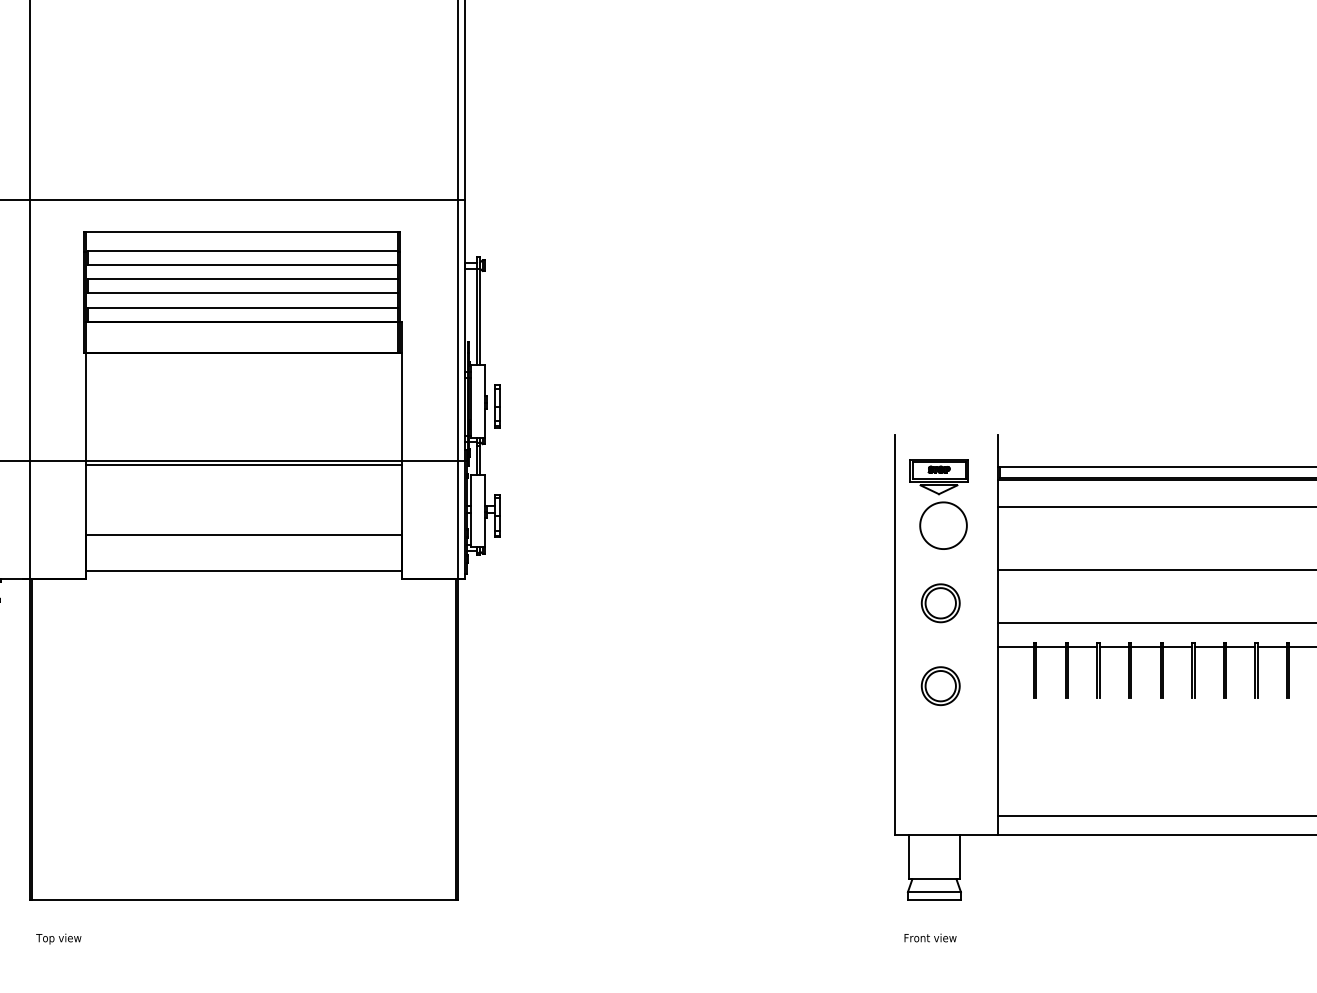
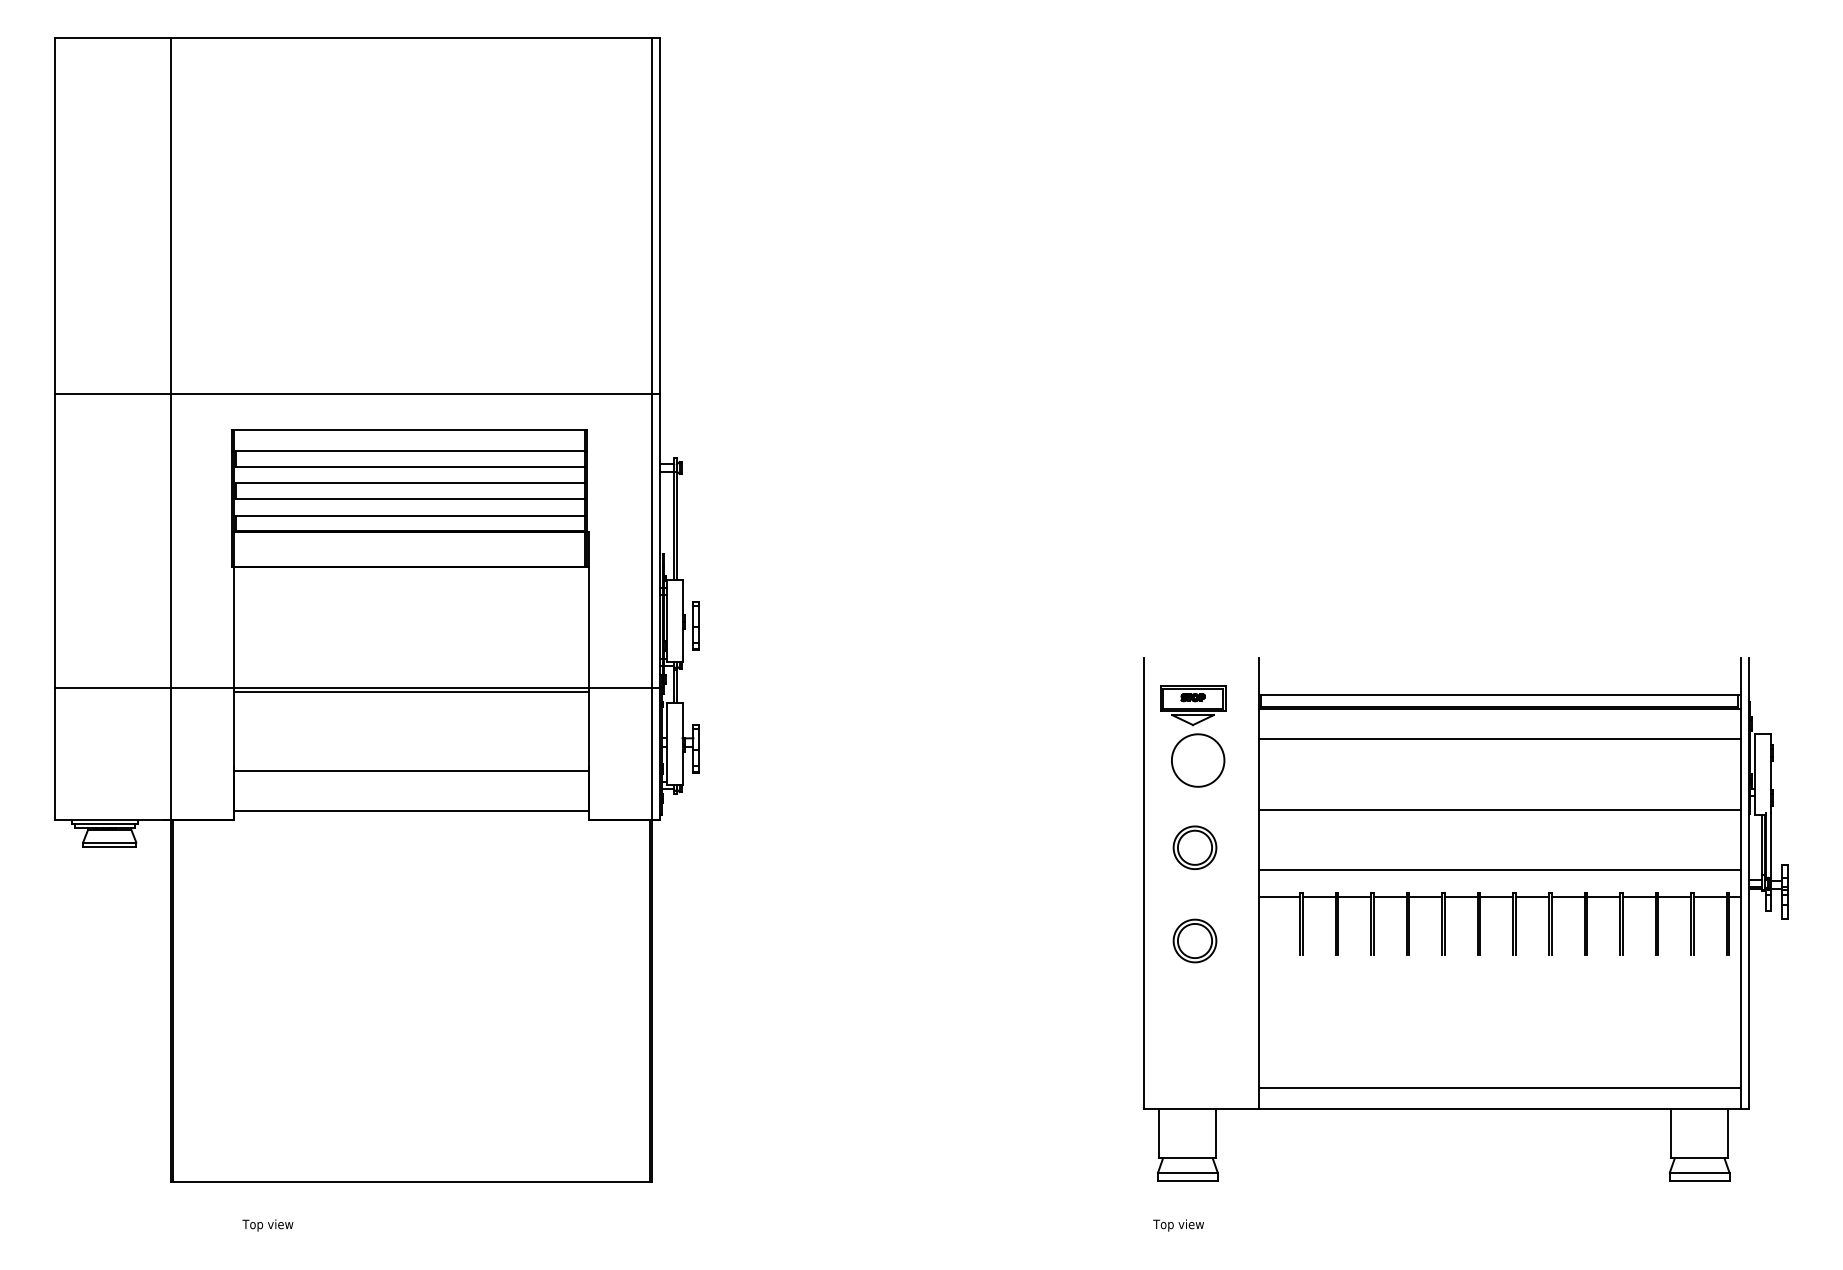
text: (58, 939) -> (267, 1225), moved
text: (929, 939) -> (1182, 1225), Front view -> Top view

